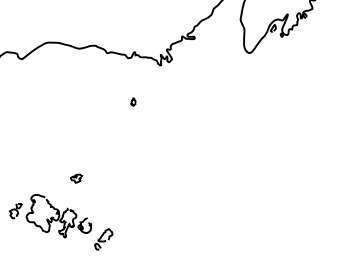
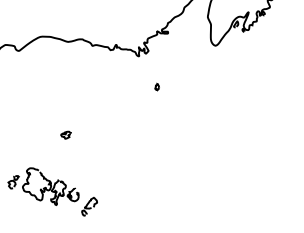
curve: (132, 101) -> (156, 86), moved
curve: (75, 177) -> (65, 134), moved

